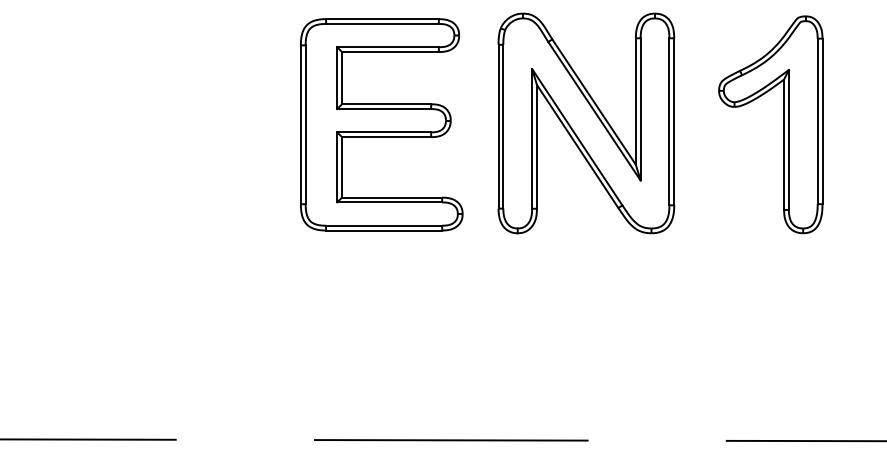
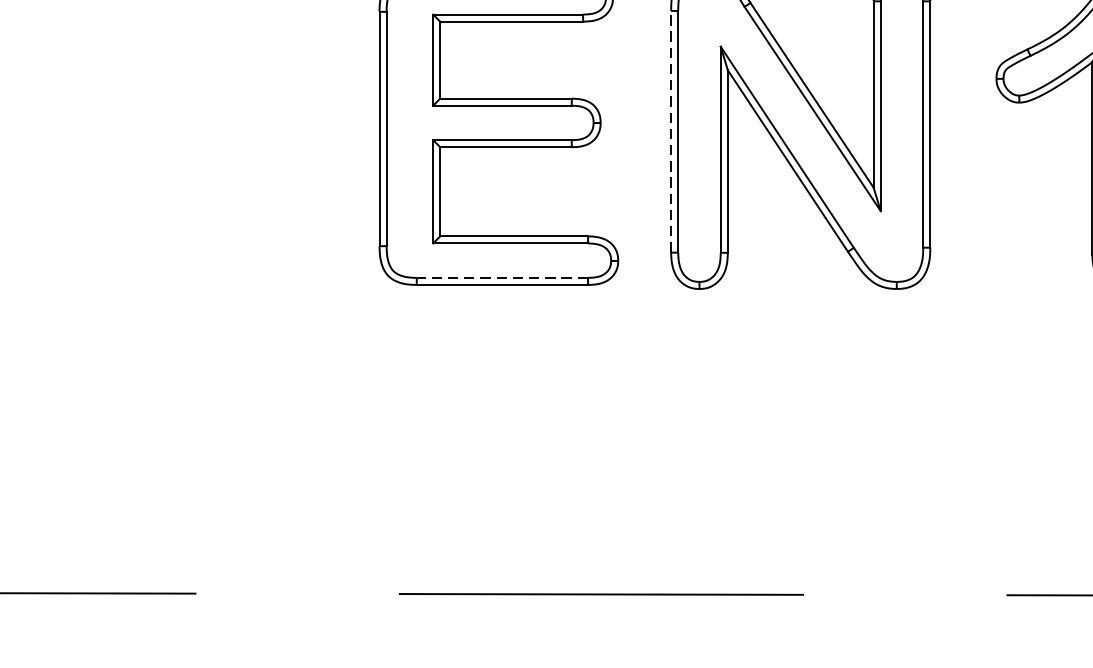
line: (498, 126) -> (671, 131), solid -> dashed
line: (383, 225) -> (501, 277), solid -> dashed

